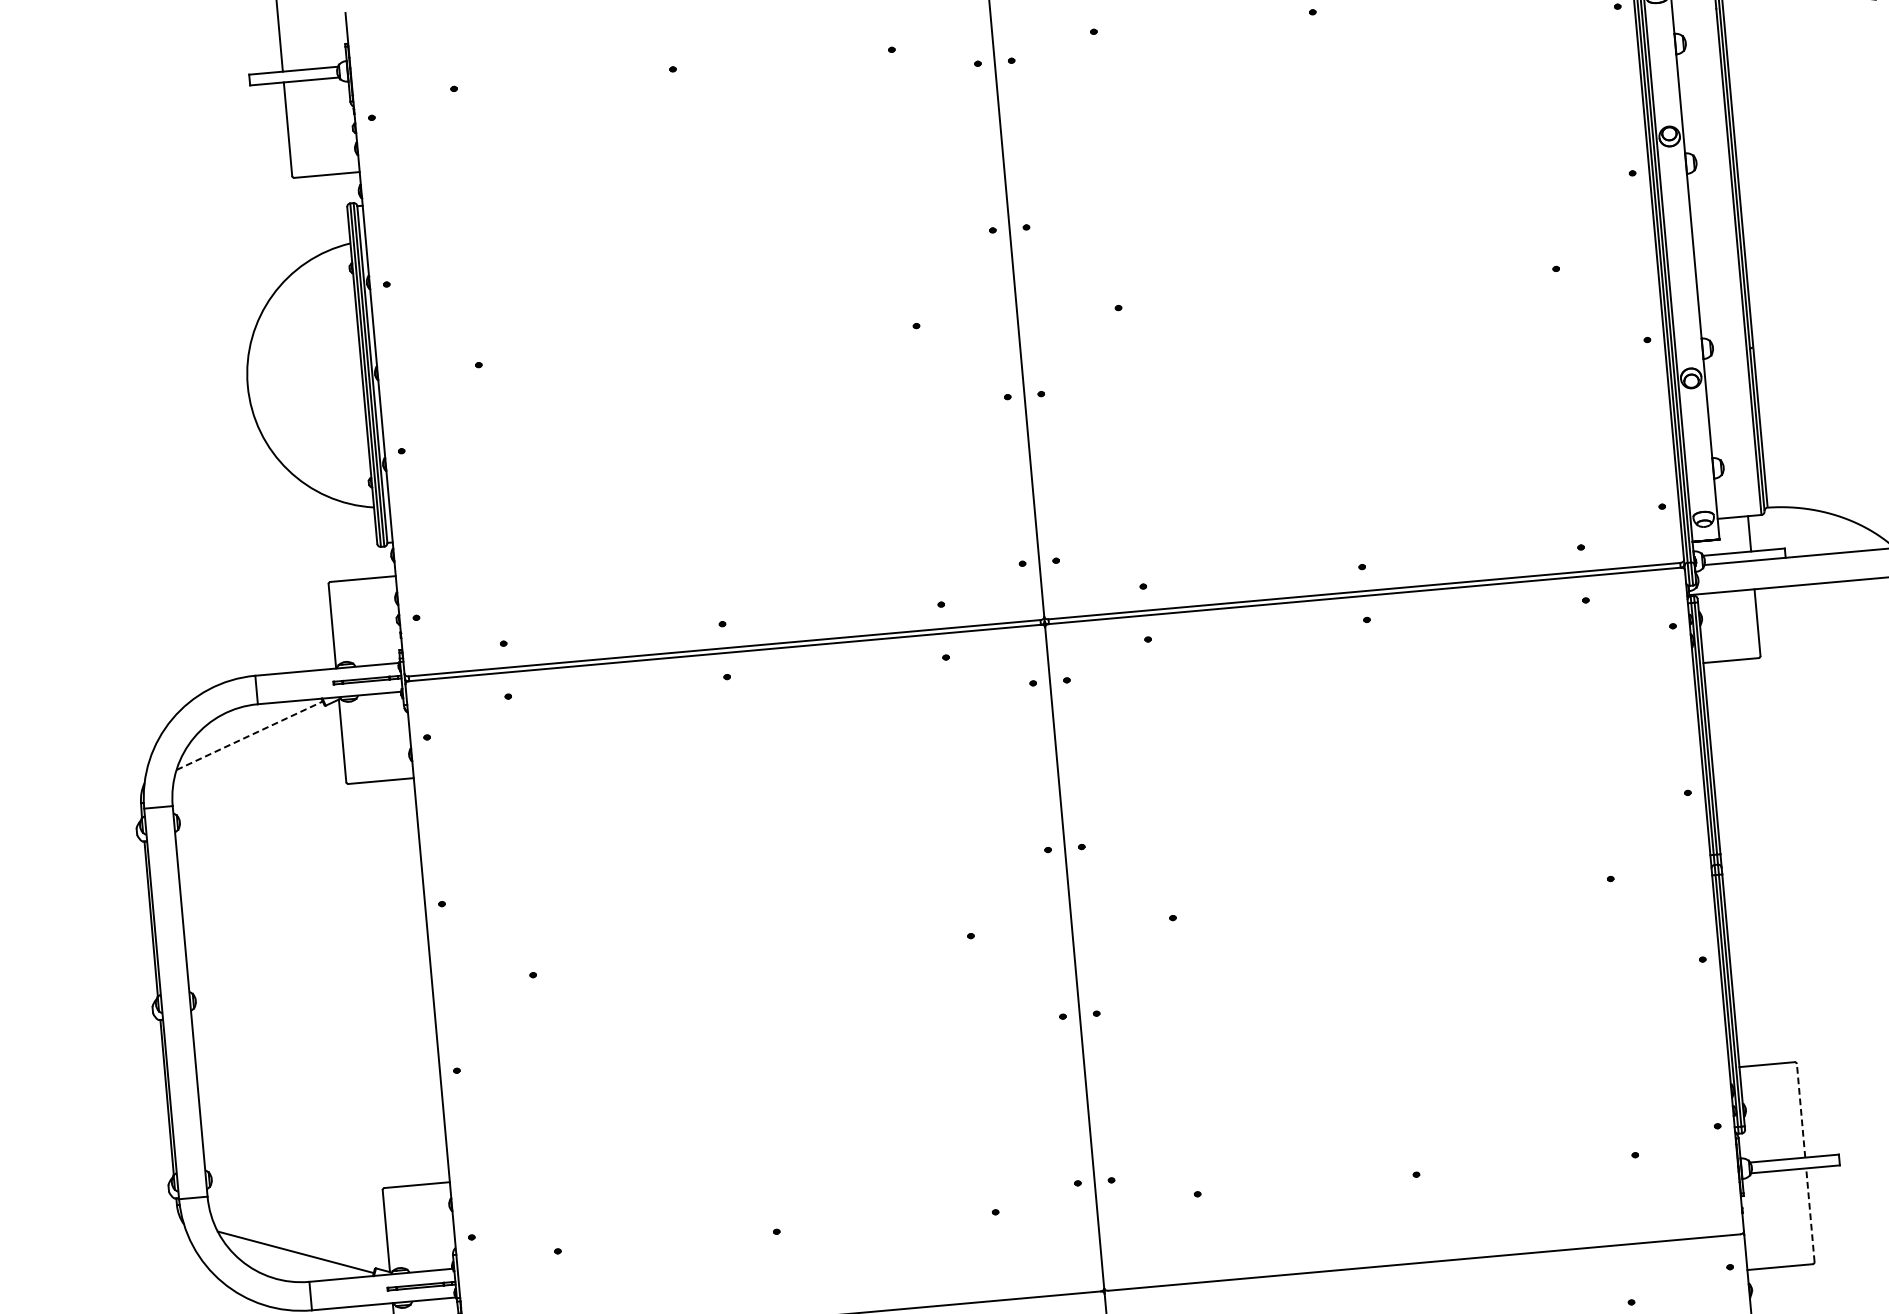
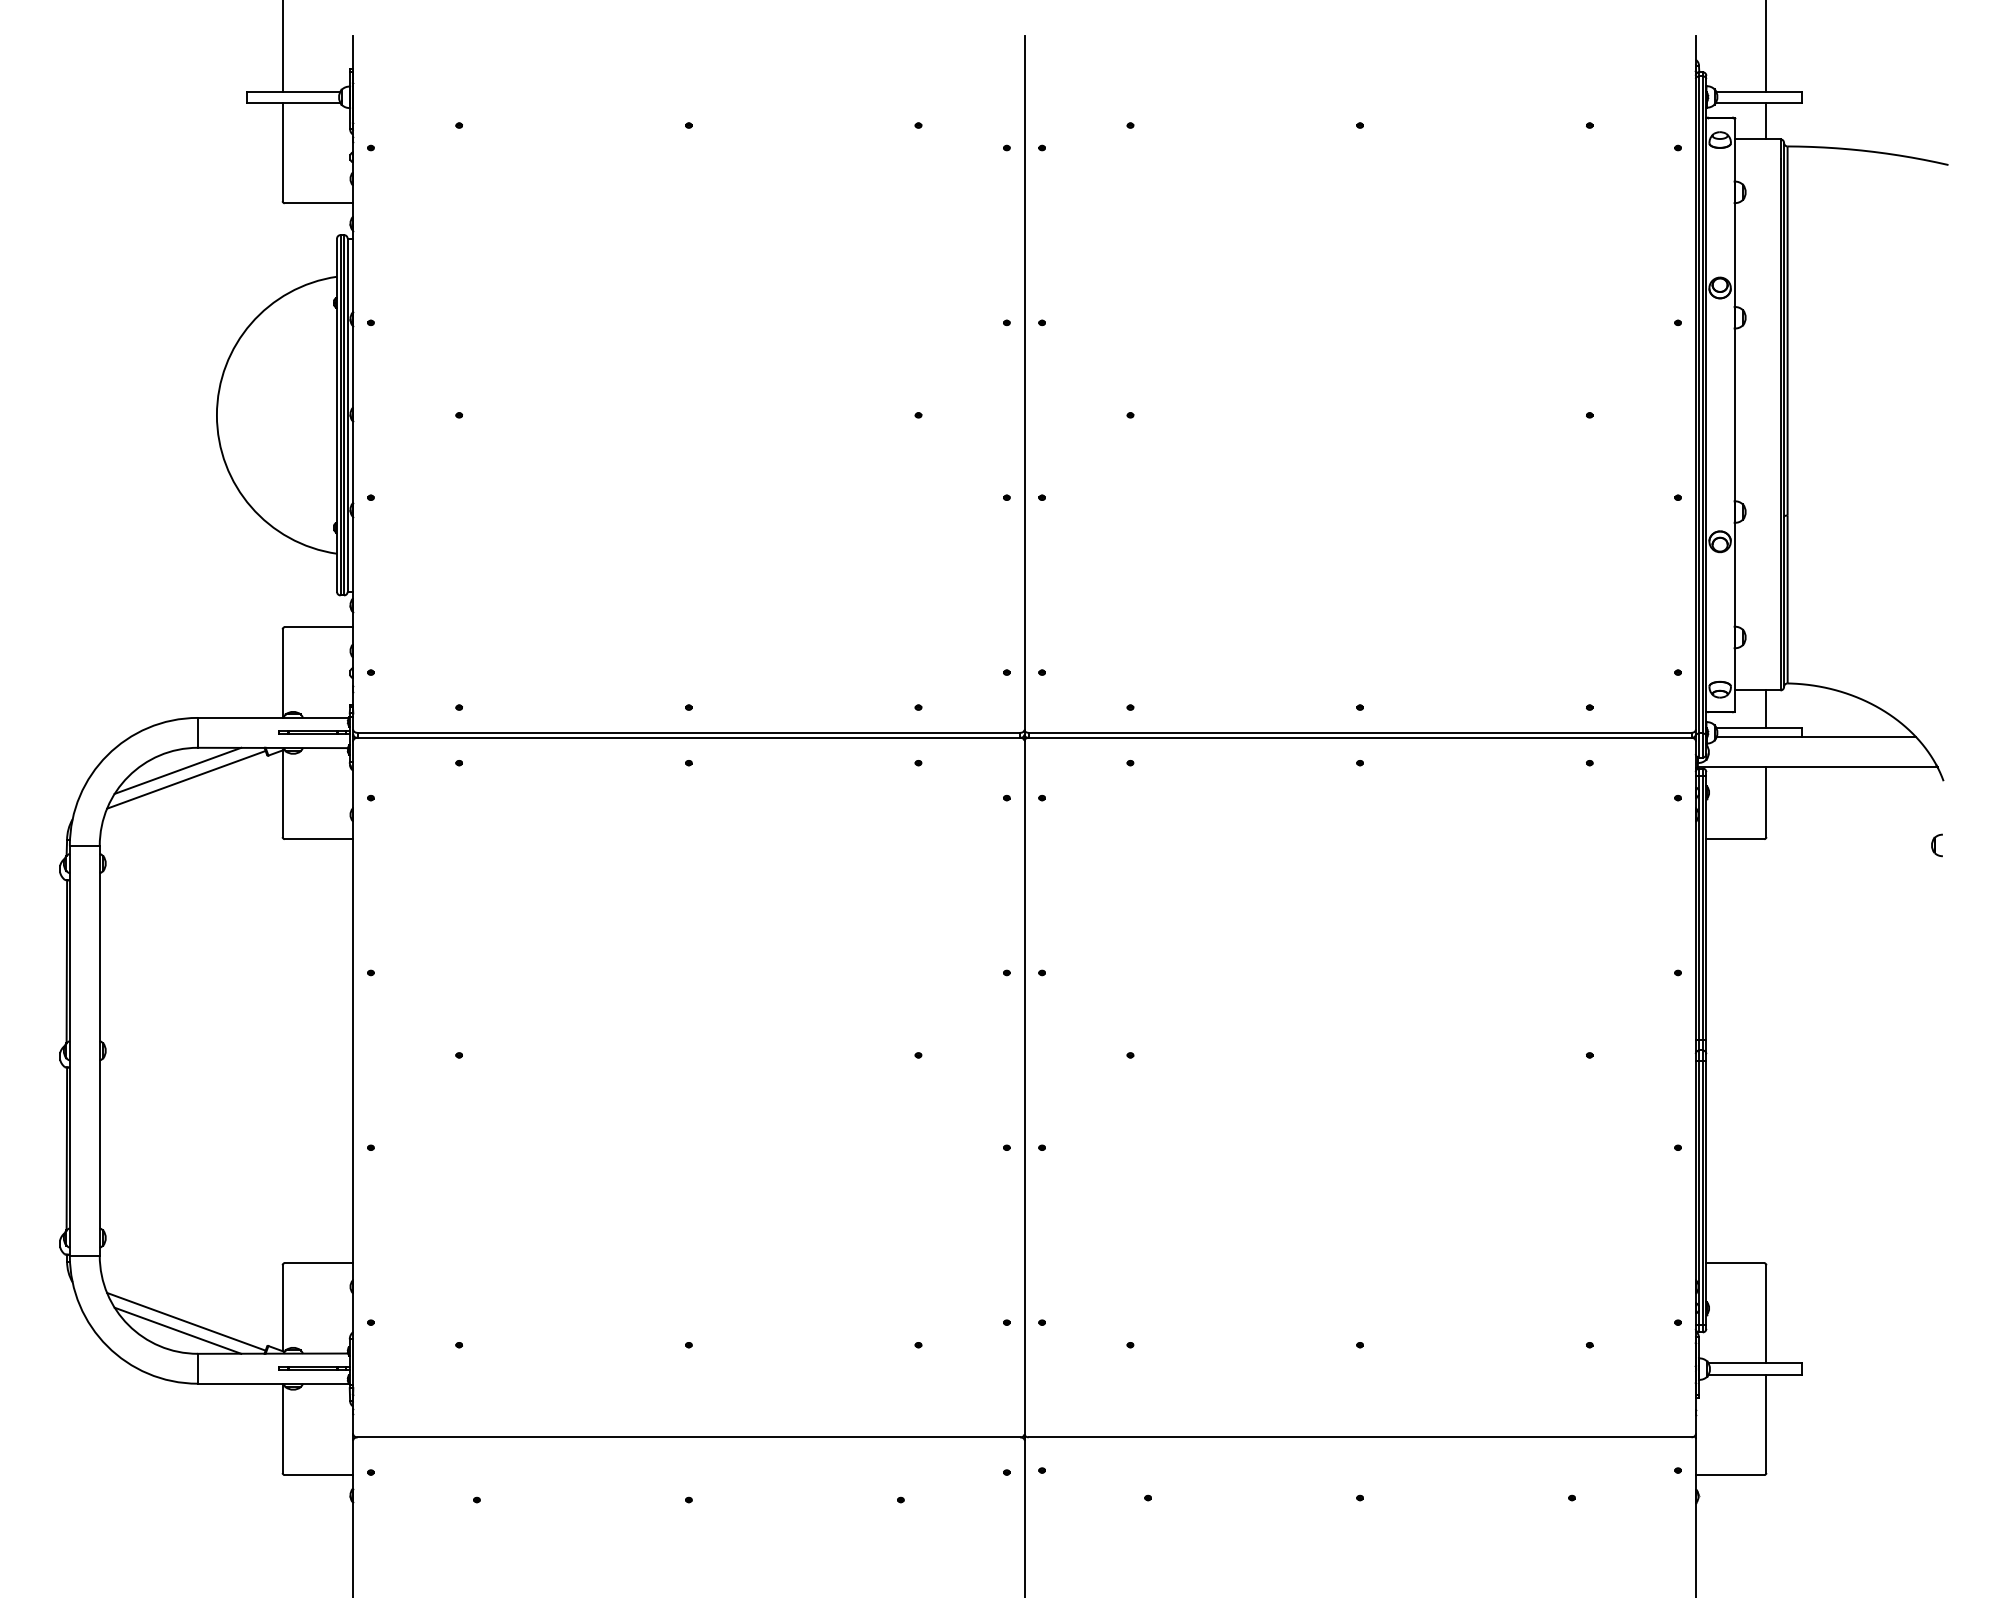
line: (240, 727) -> (177, 770), added
line: (249, 735) -> (186, 779), dashed -> solid
line: (1801, 1109) -> (1766, 1313), dashed -> solid
line: (1810, 1214) -> (1766, 1423), dashed -> solid
line: (288, 1261) -> (177, 1330), added

